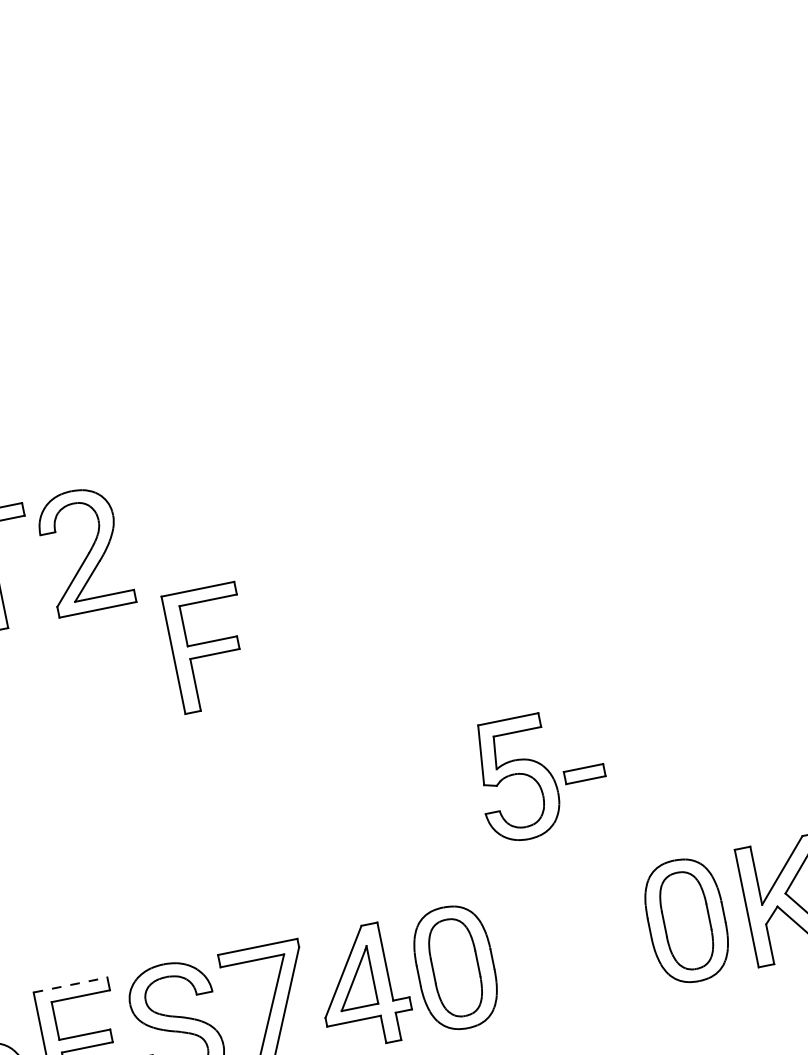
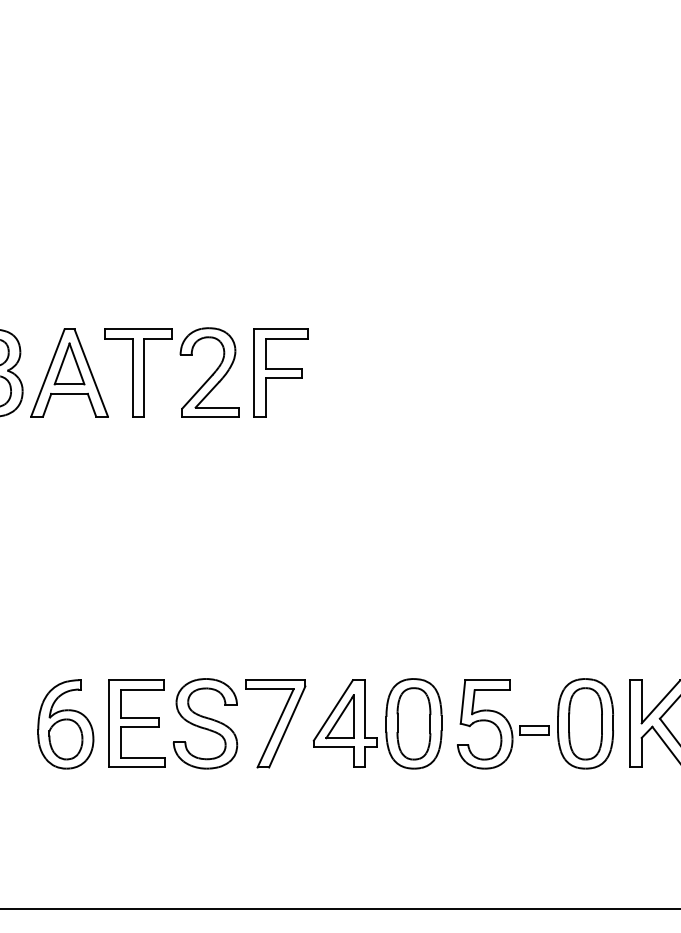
part: (208, 647) -> (280, 372), moved
part: (541, 774) -> (503, 724), moved
line: (71, 985) -> (137, 680), dashed -> solid

